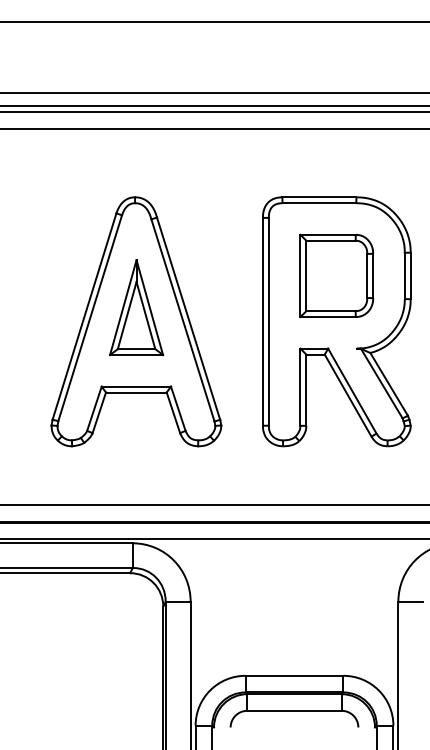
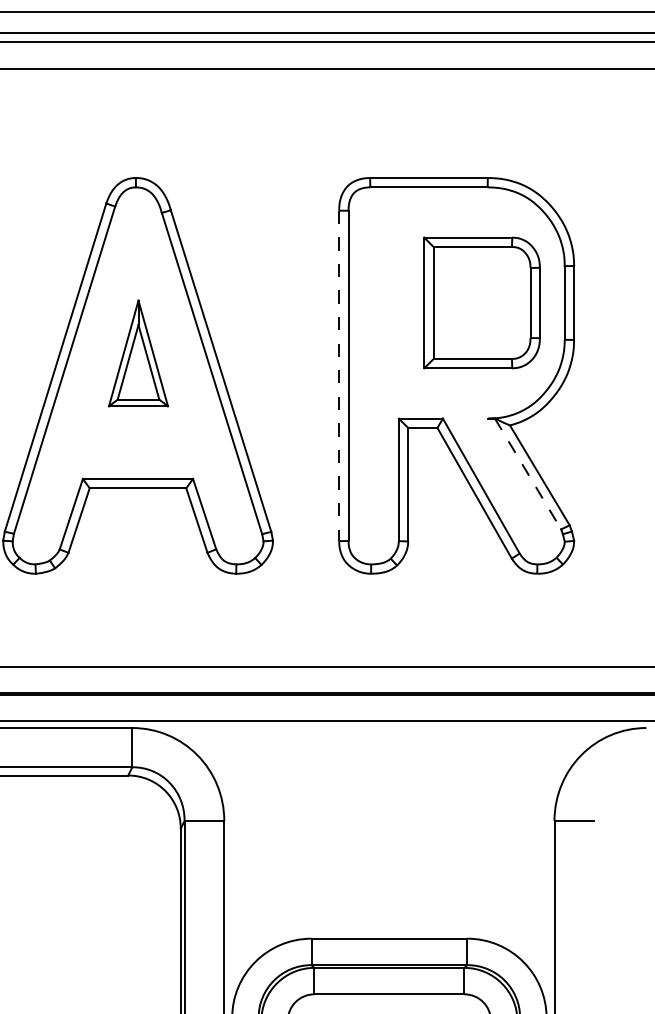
part: (336, 275) -> (481, 302), moved
part: (136, 307) -> (138, 353), size x0.7
line: (262, 321) -> (338, 375), solid -> dashed
line: (381, 383) -> (527, 473), solid -> dashed

